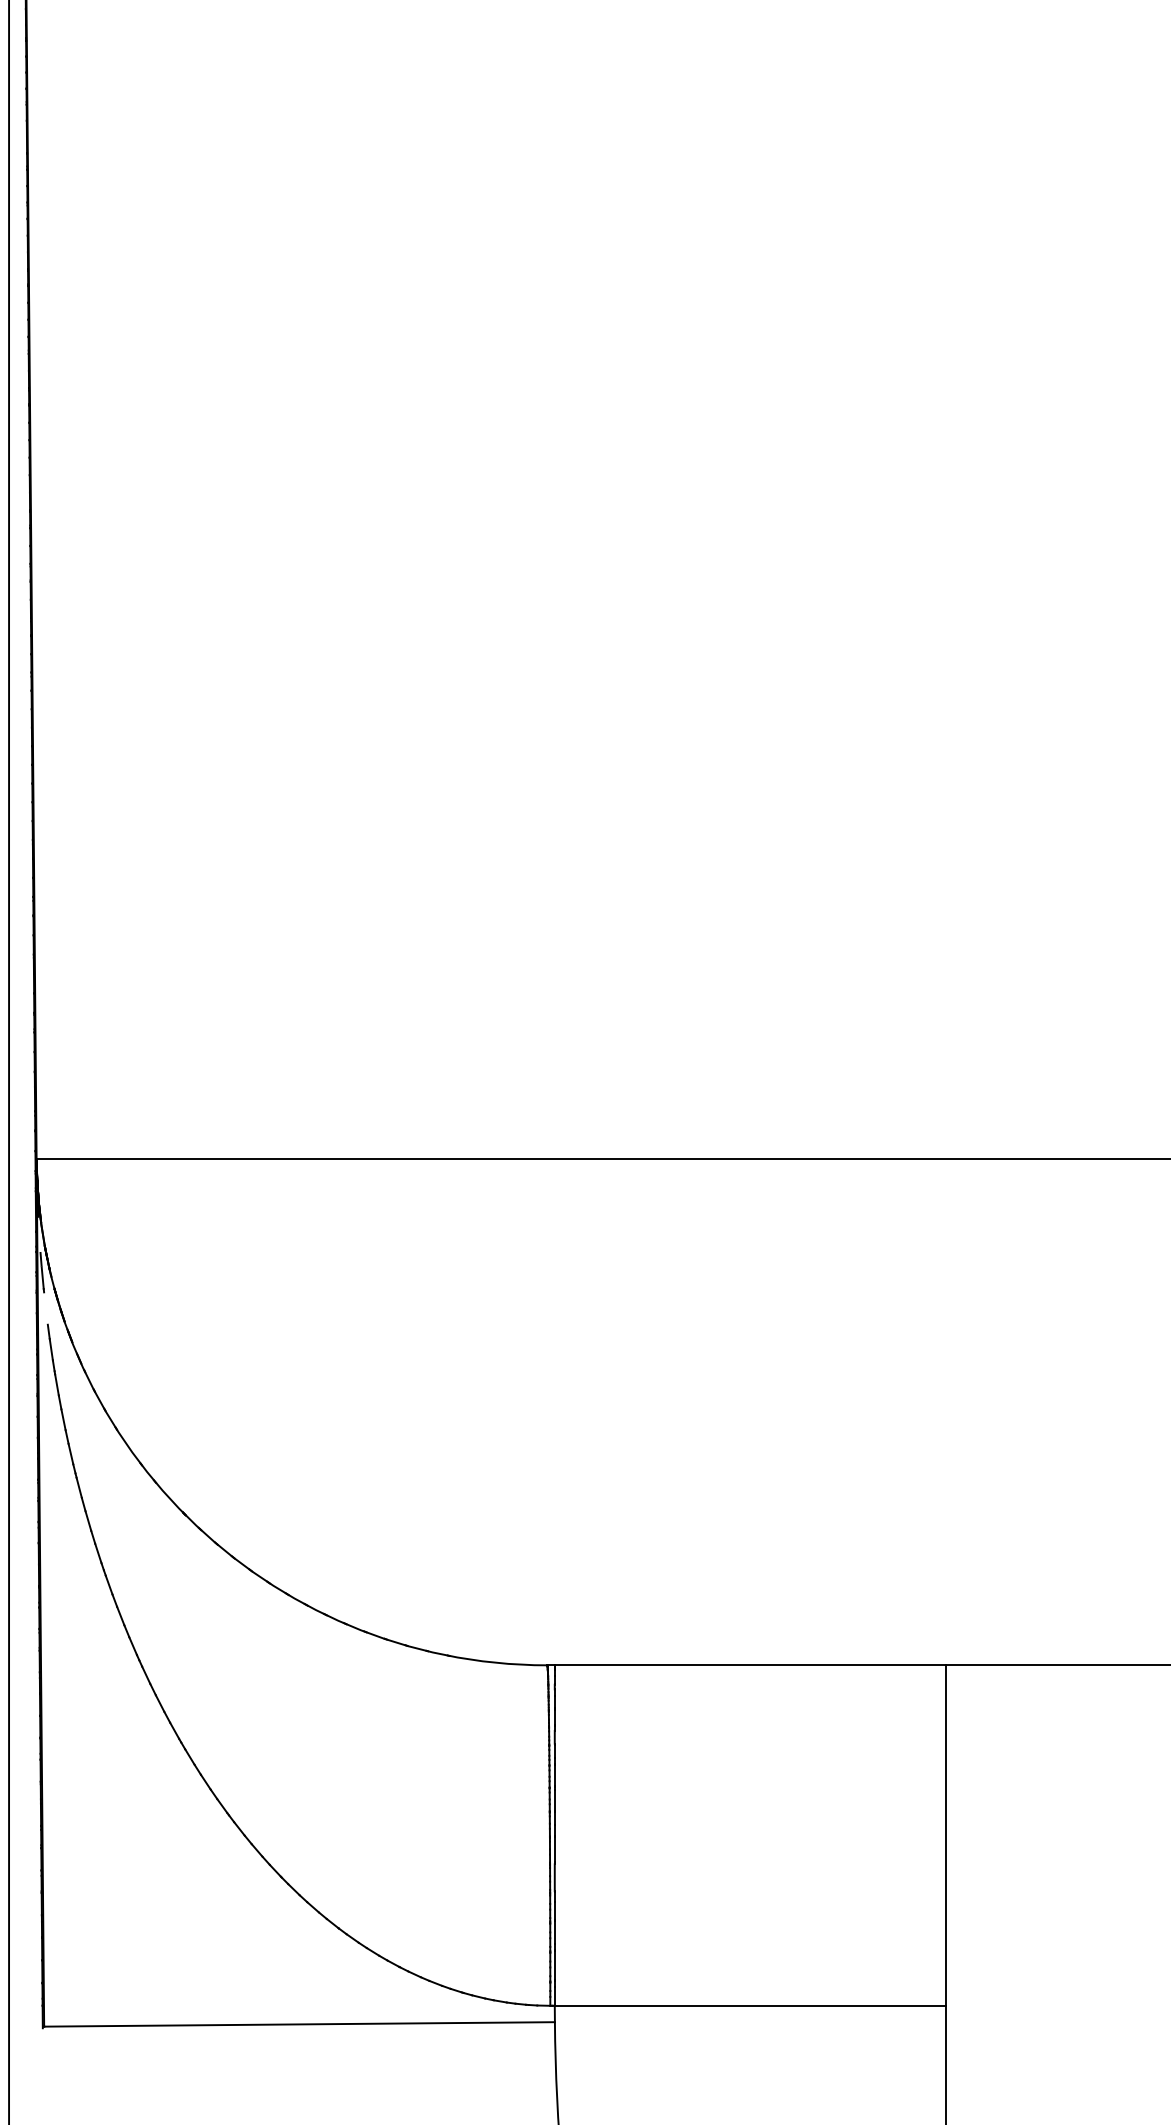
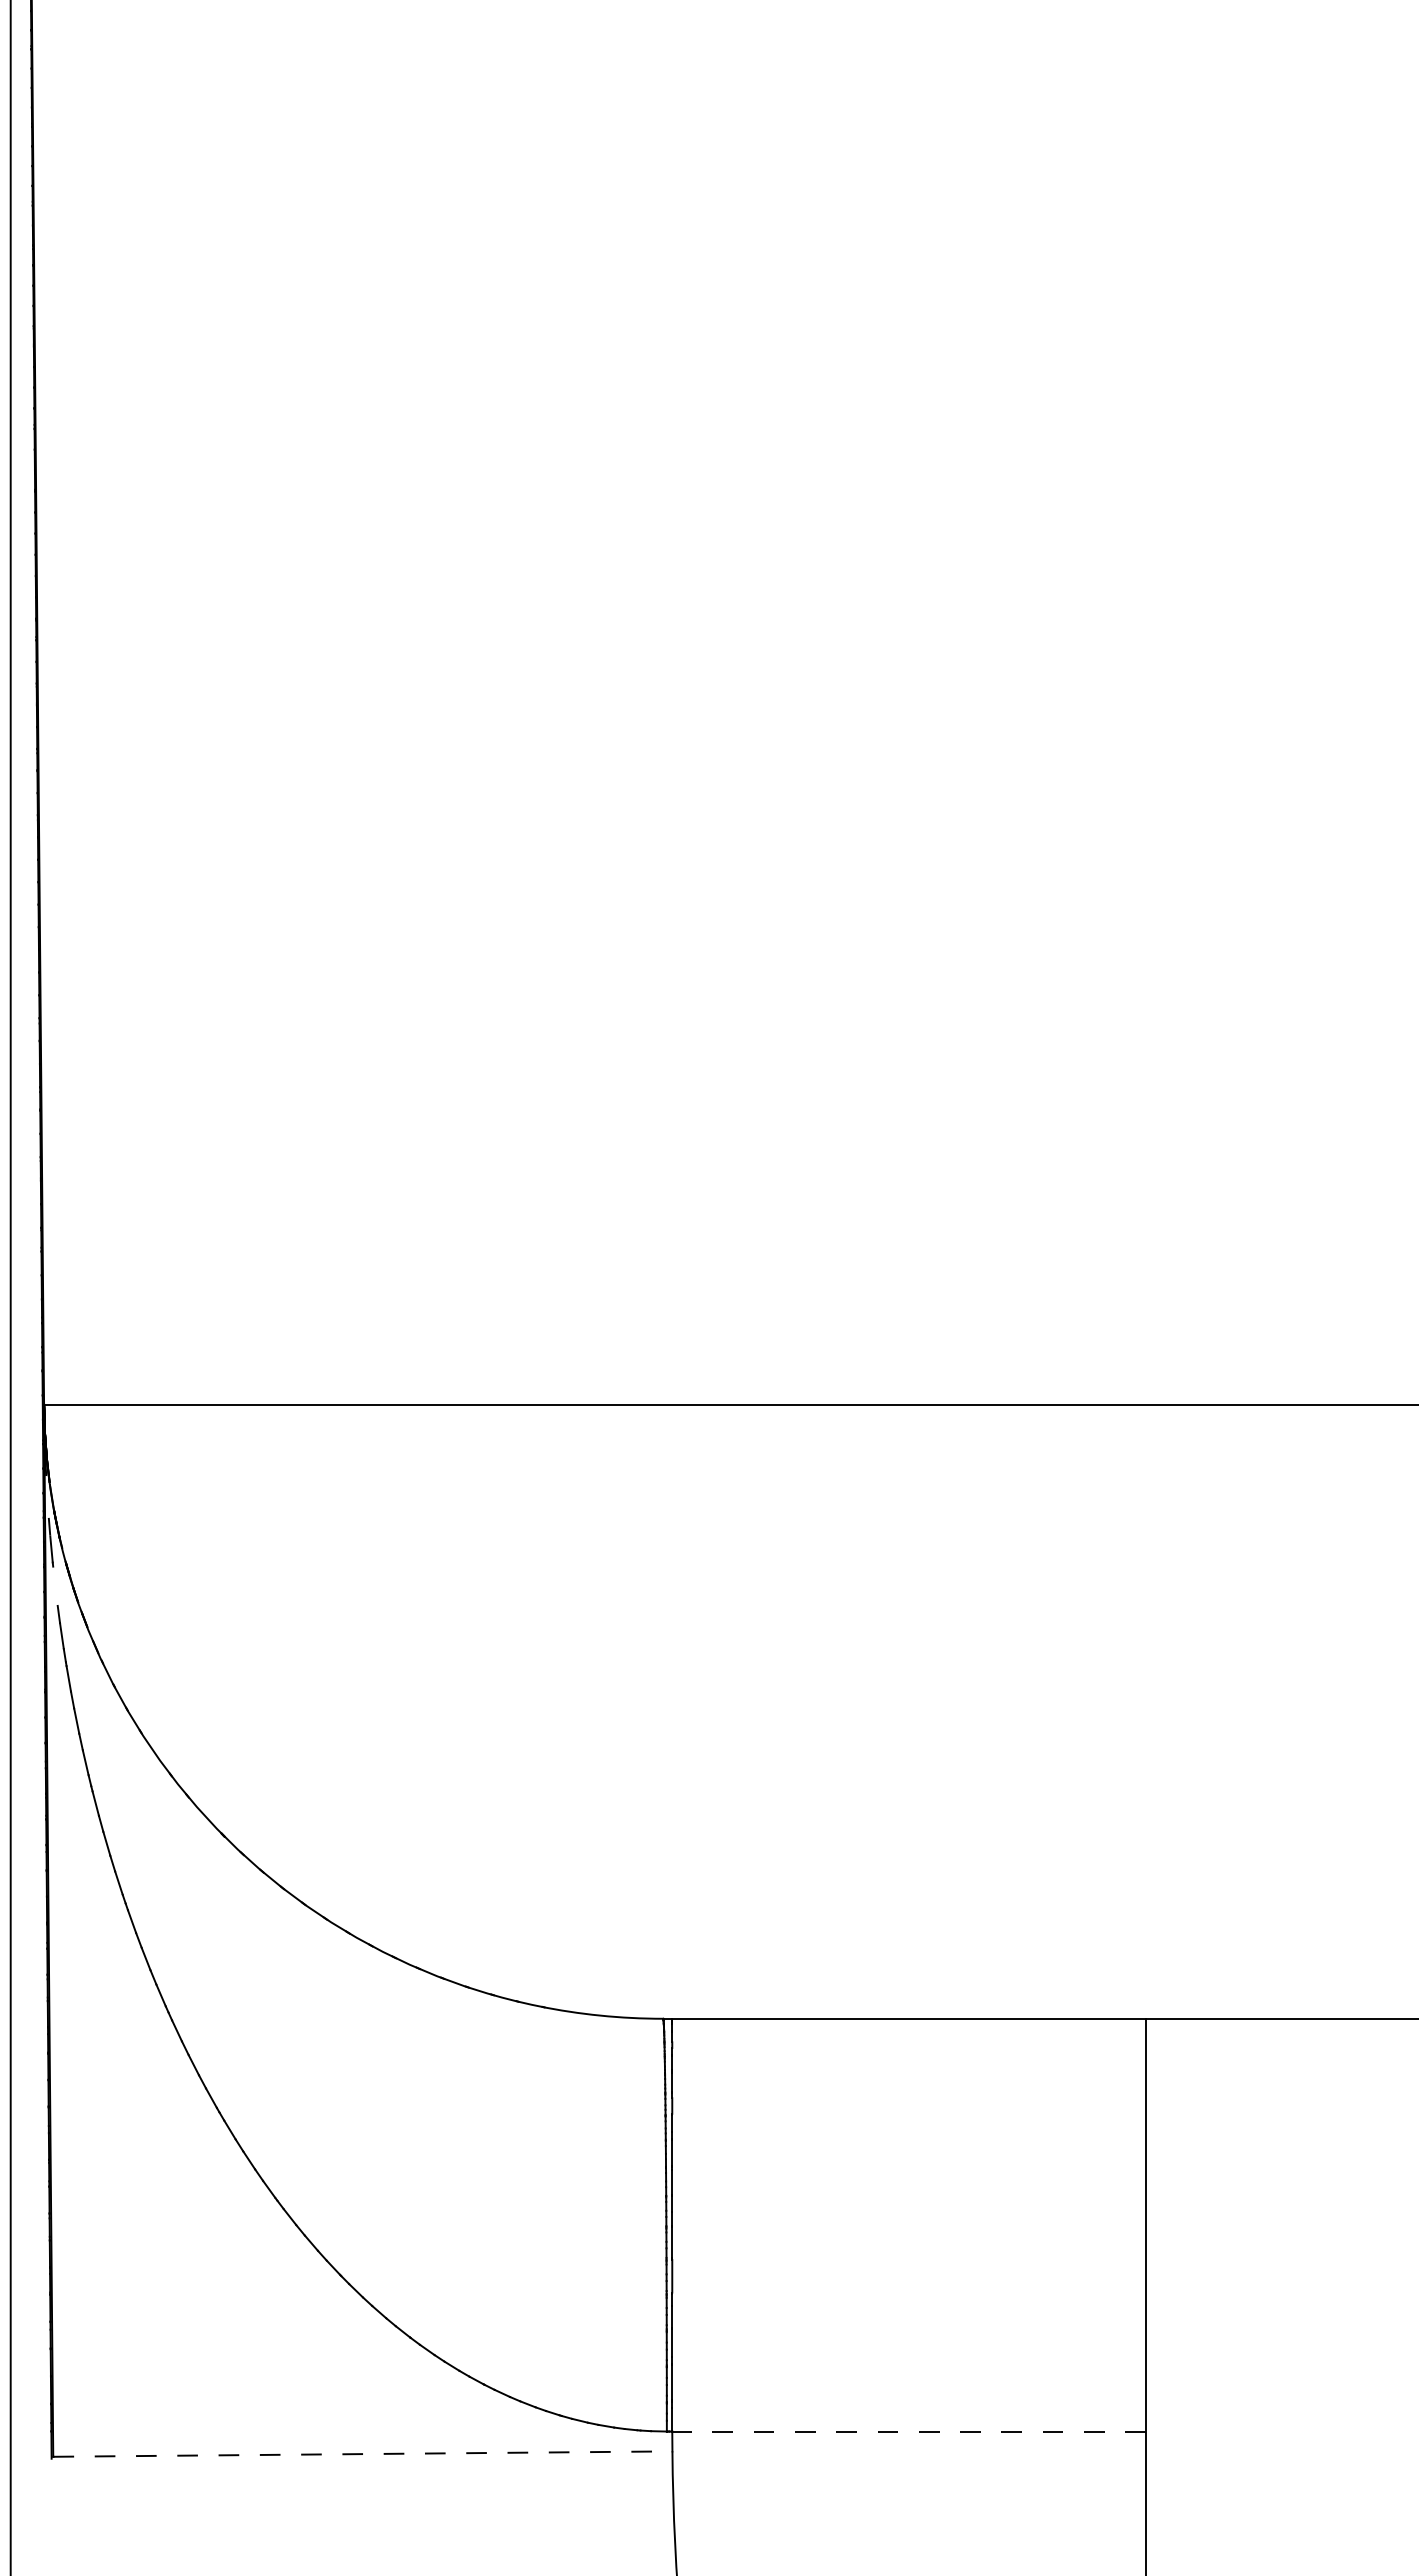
line: (750, 2005) -> (909, 2431), solid -> dashed
line: (300, 2024) -> (363, 2454), solid -> dashed

